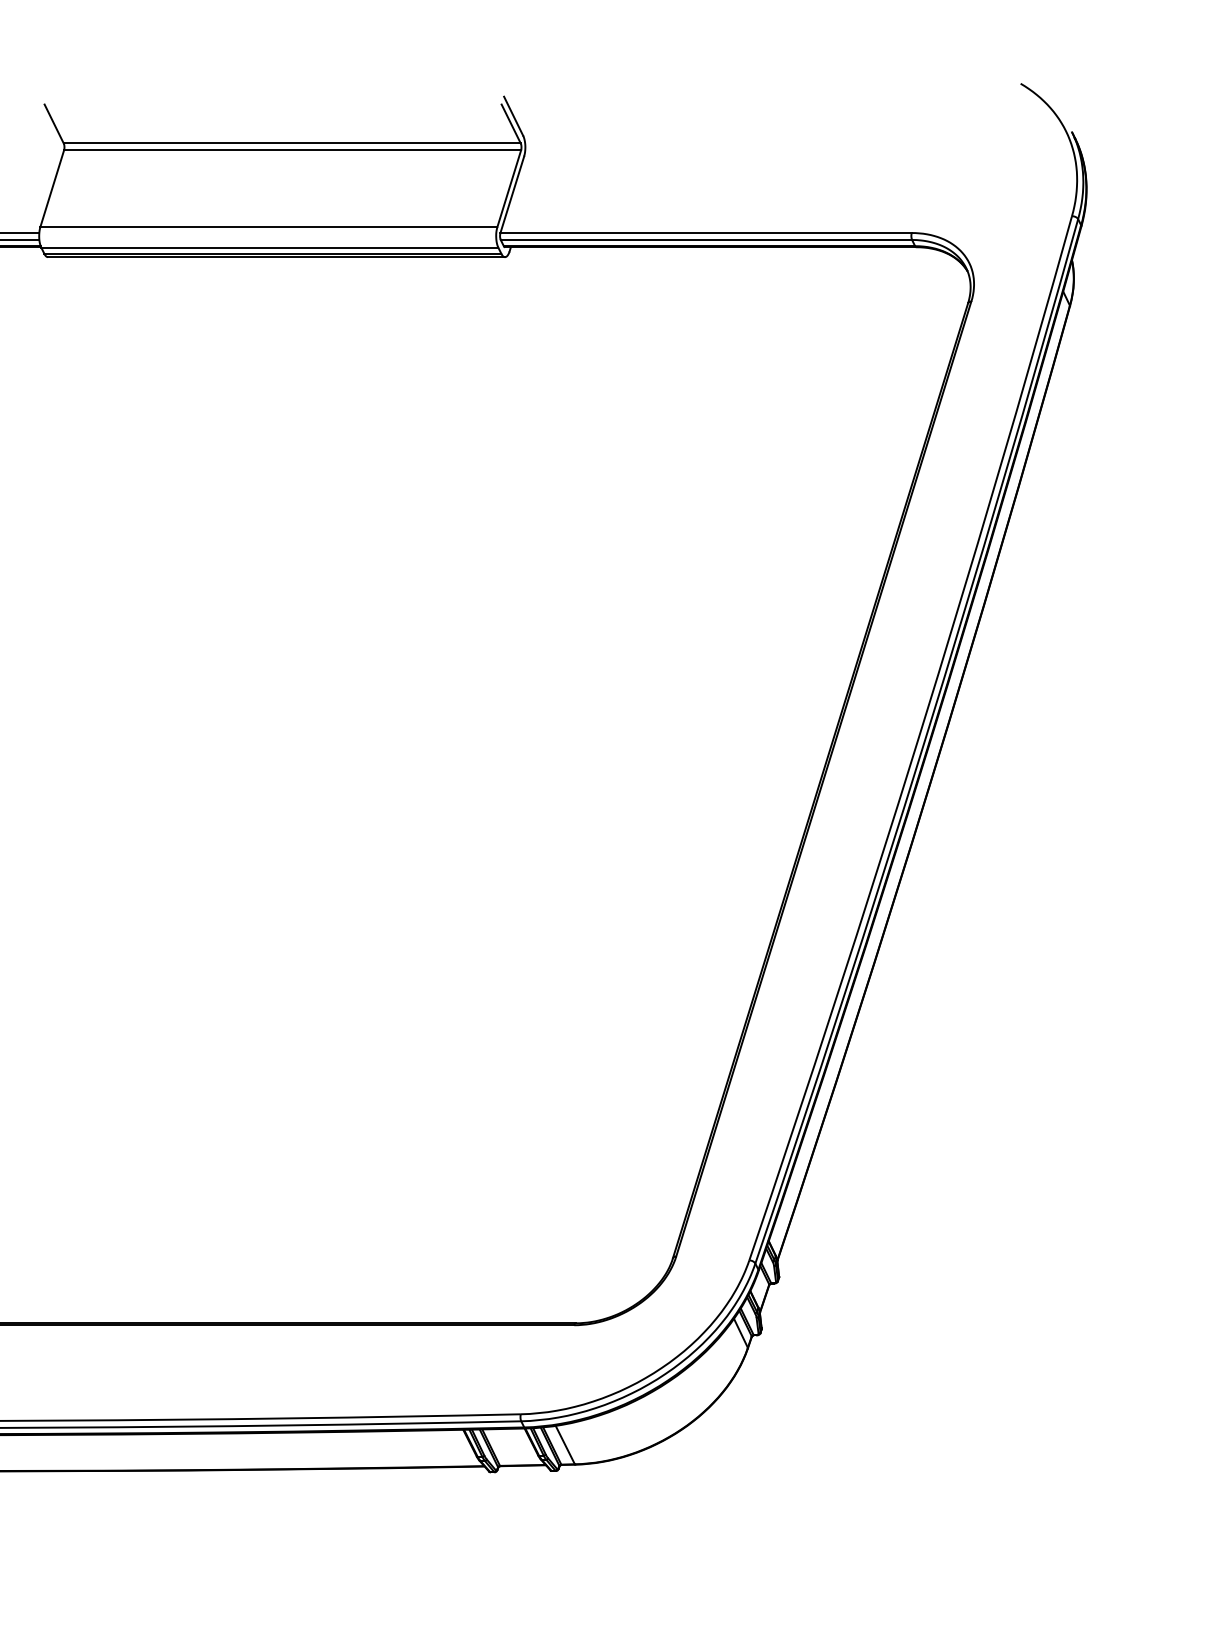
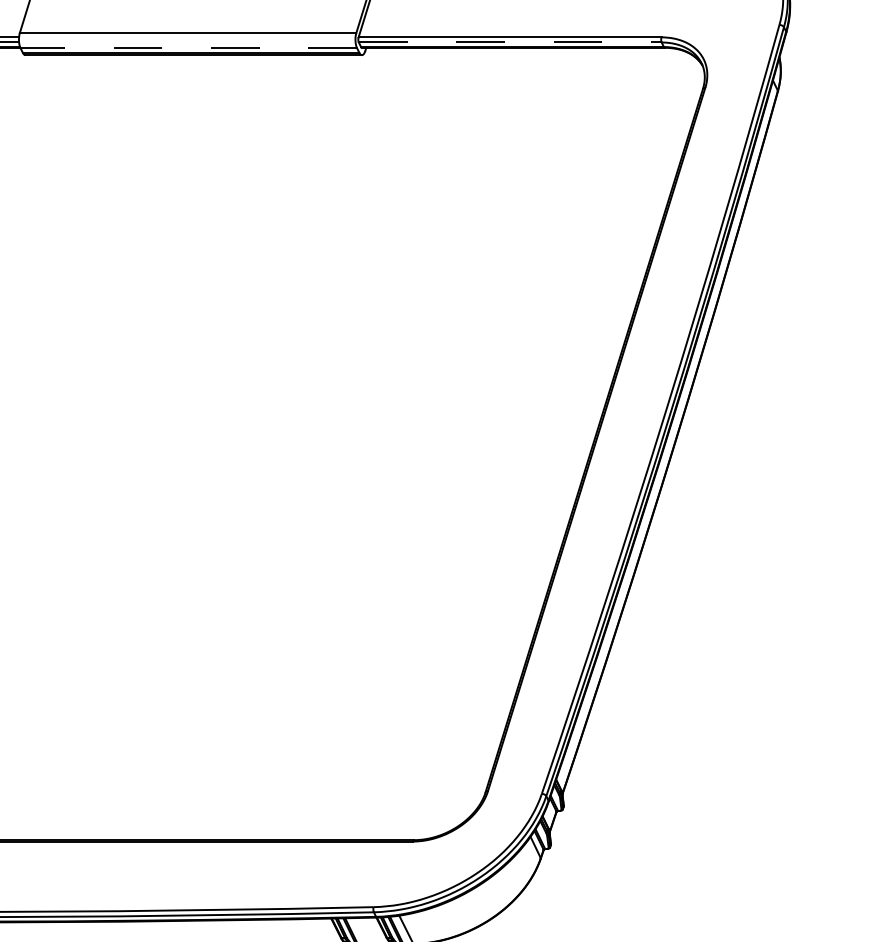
line: (706, 239) -> (510, 42), solid -> dashed
line: (269, 247) -> (188, 48), solid -> dashed

